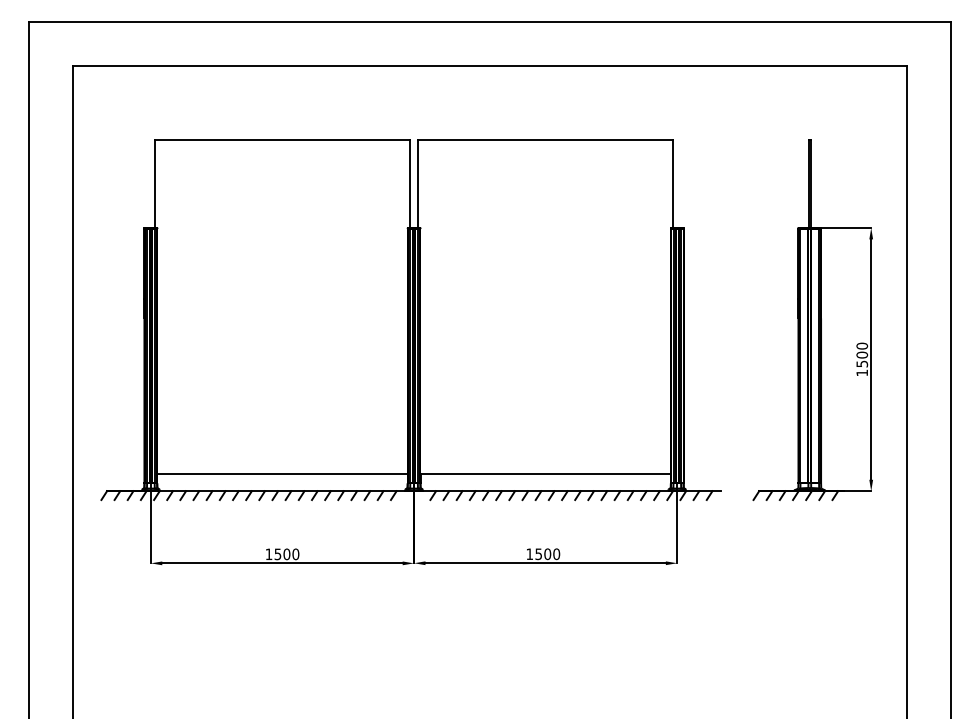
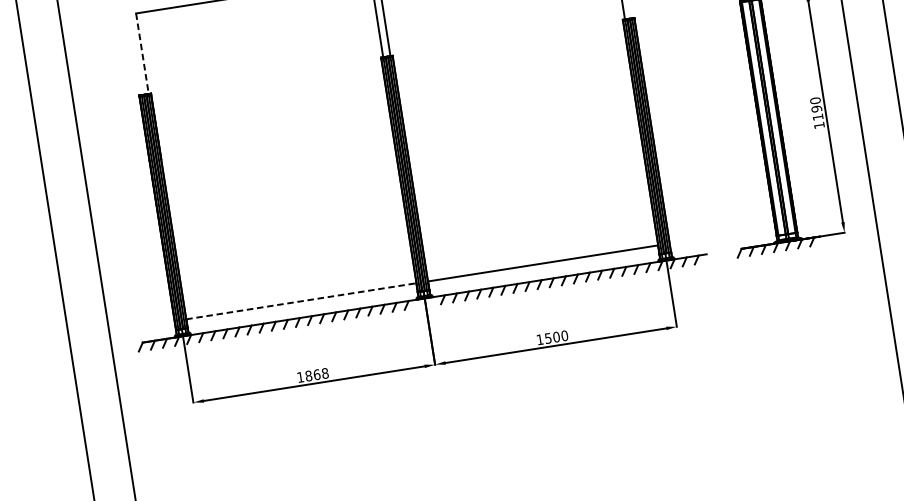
line: (154, 184) -> (142, 54), solid -> dashed
text: (862, 359) -> (817, 113), 1500 -> 1190
line: (282, 473) -> (301, 301), solid -> dashed
text: (286, 554) -> (316, 374), 1500 -> 1868

